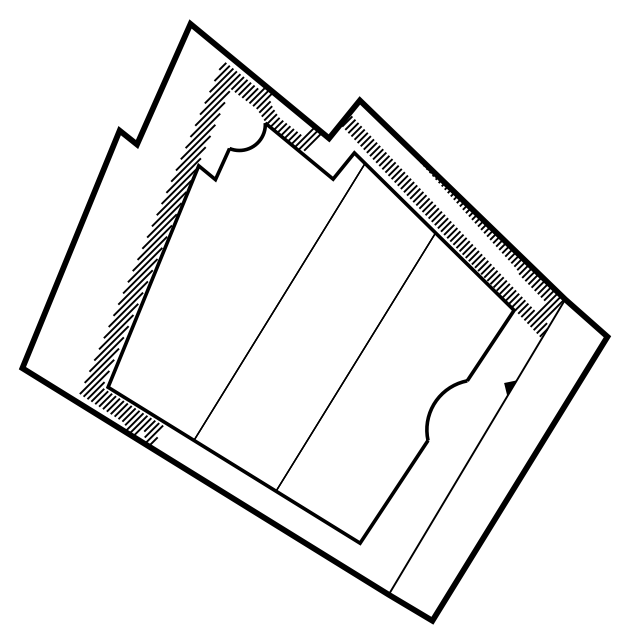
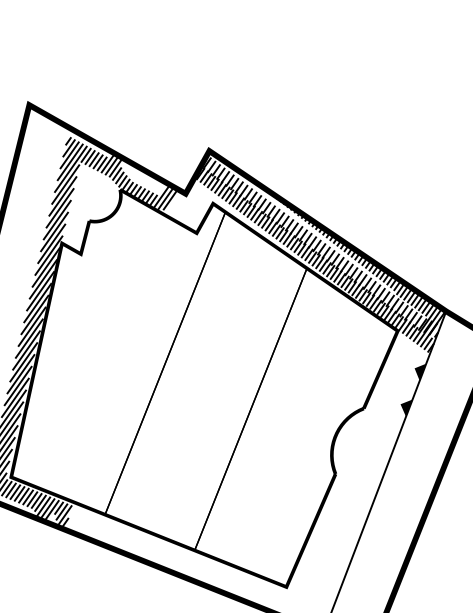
hatch: (452, 215) -> (320, 248), added
fill: (530, 355) -> (421, 372), added

